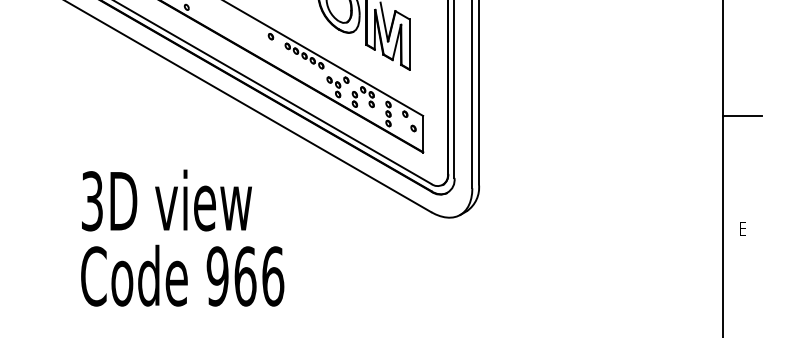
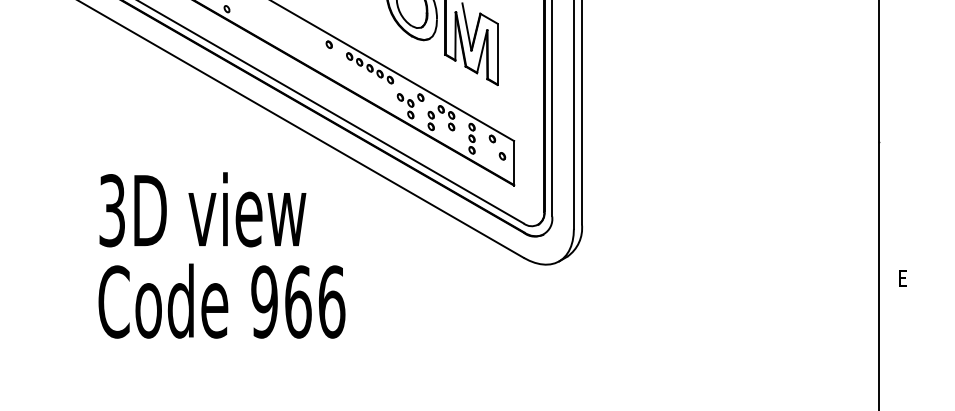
line: (742, 116) -> (902, 141), removed
text: (182, 237) -> (221, 254), moved

